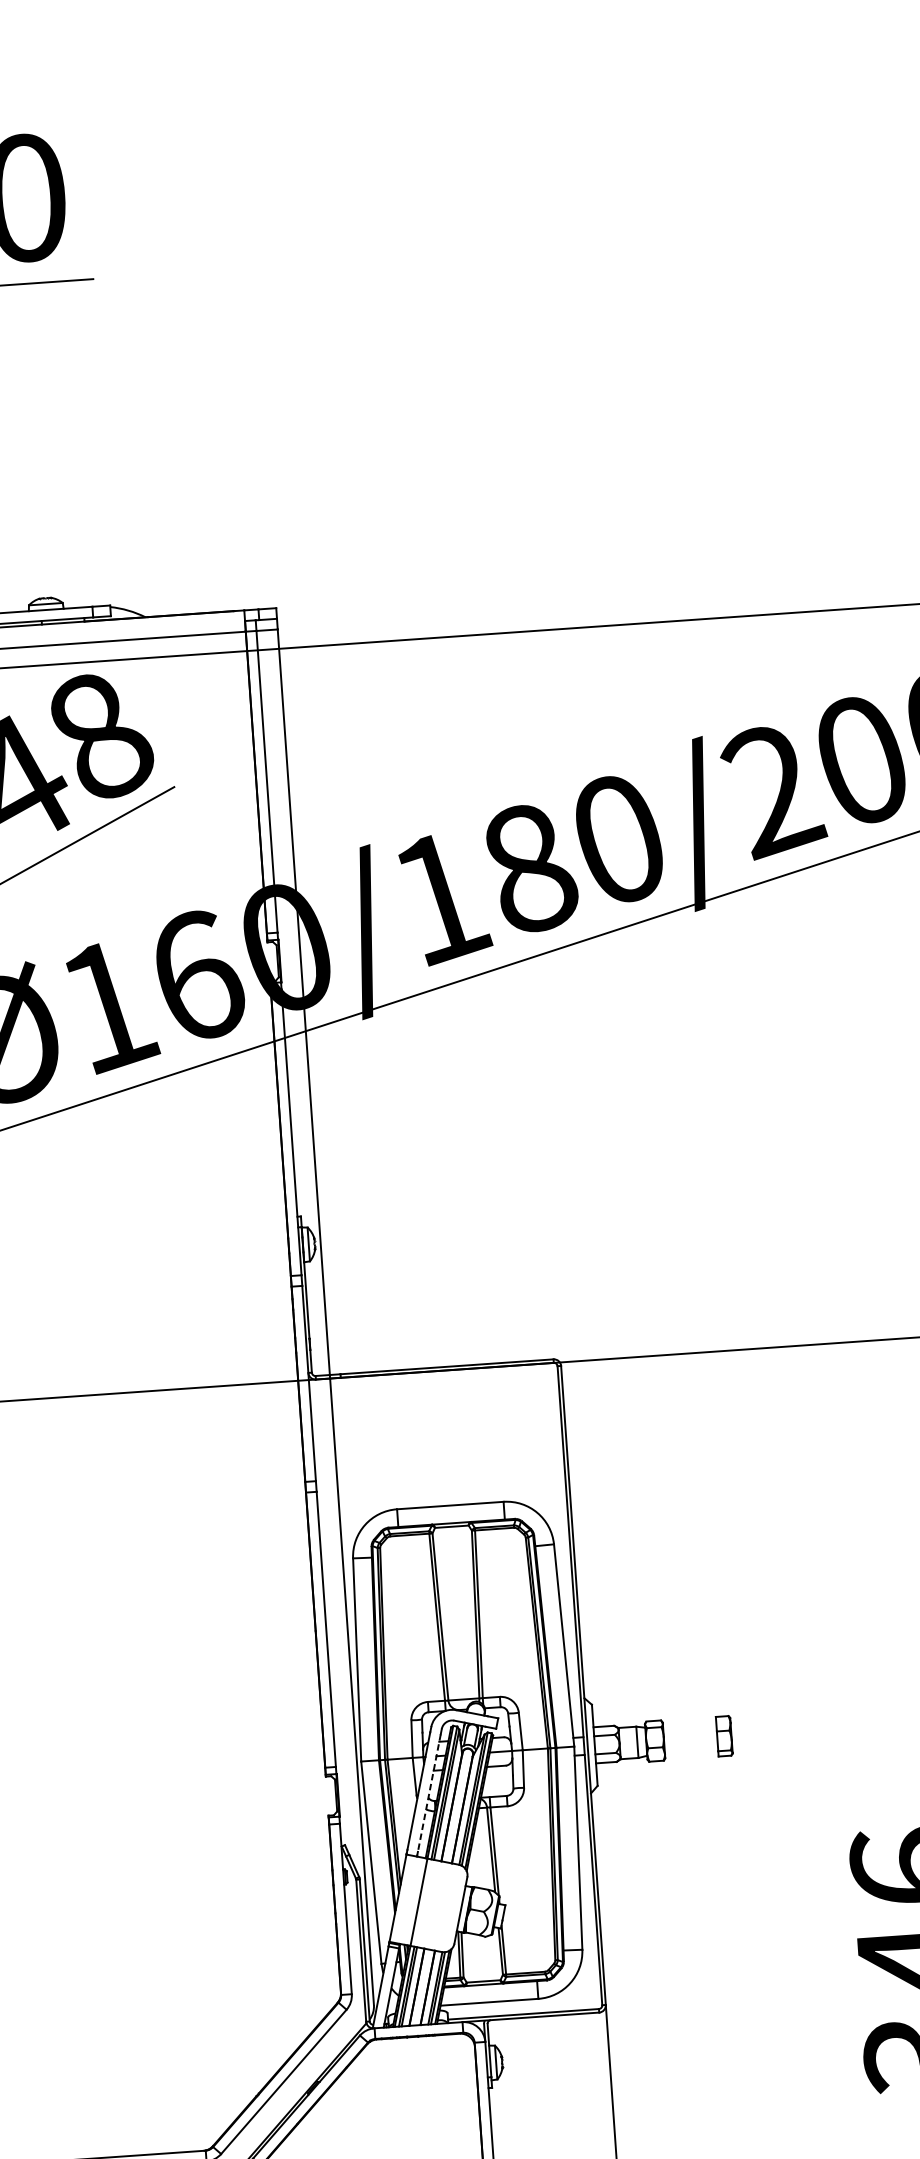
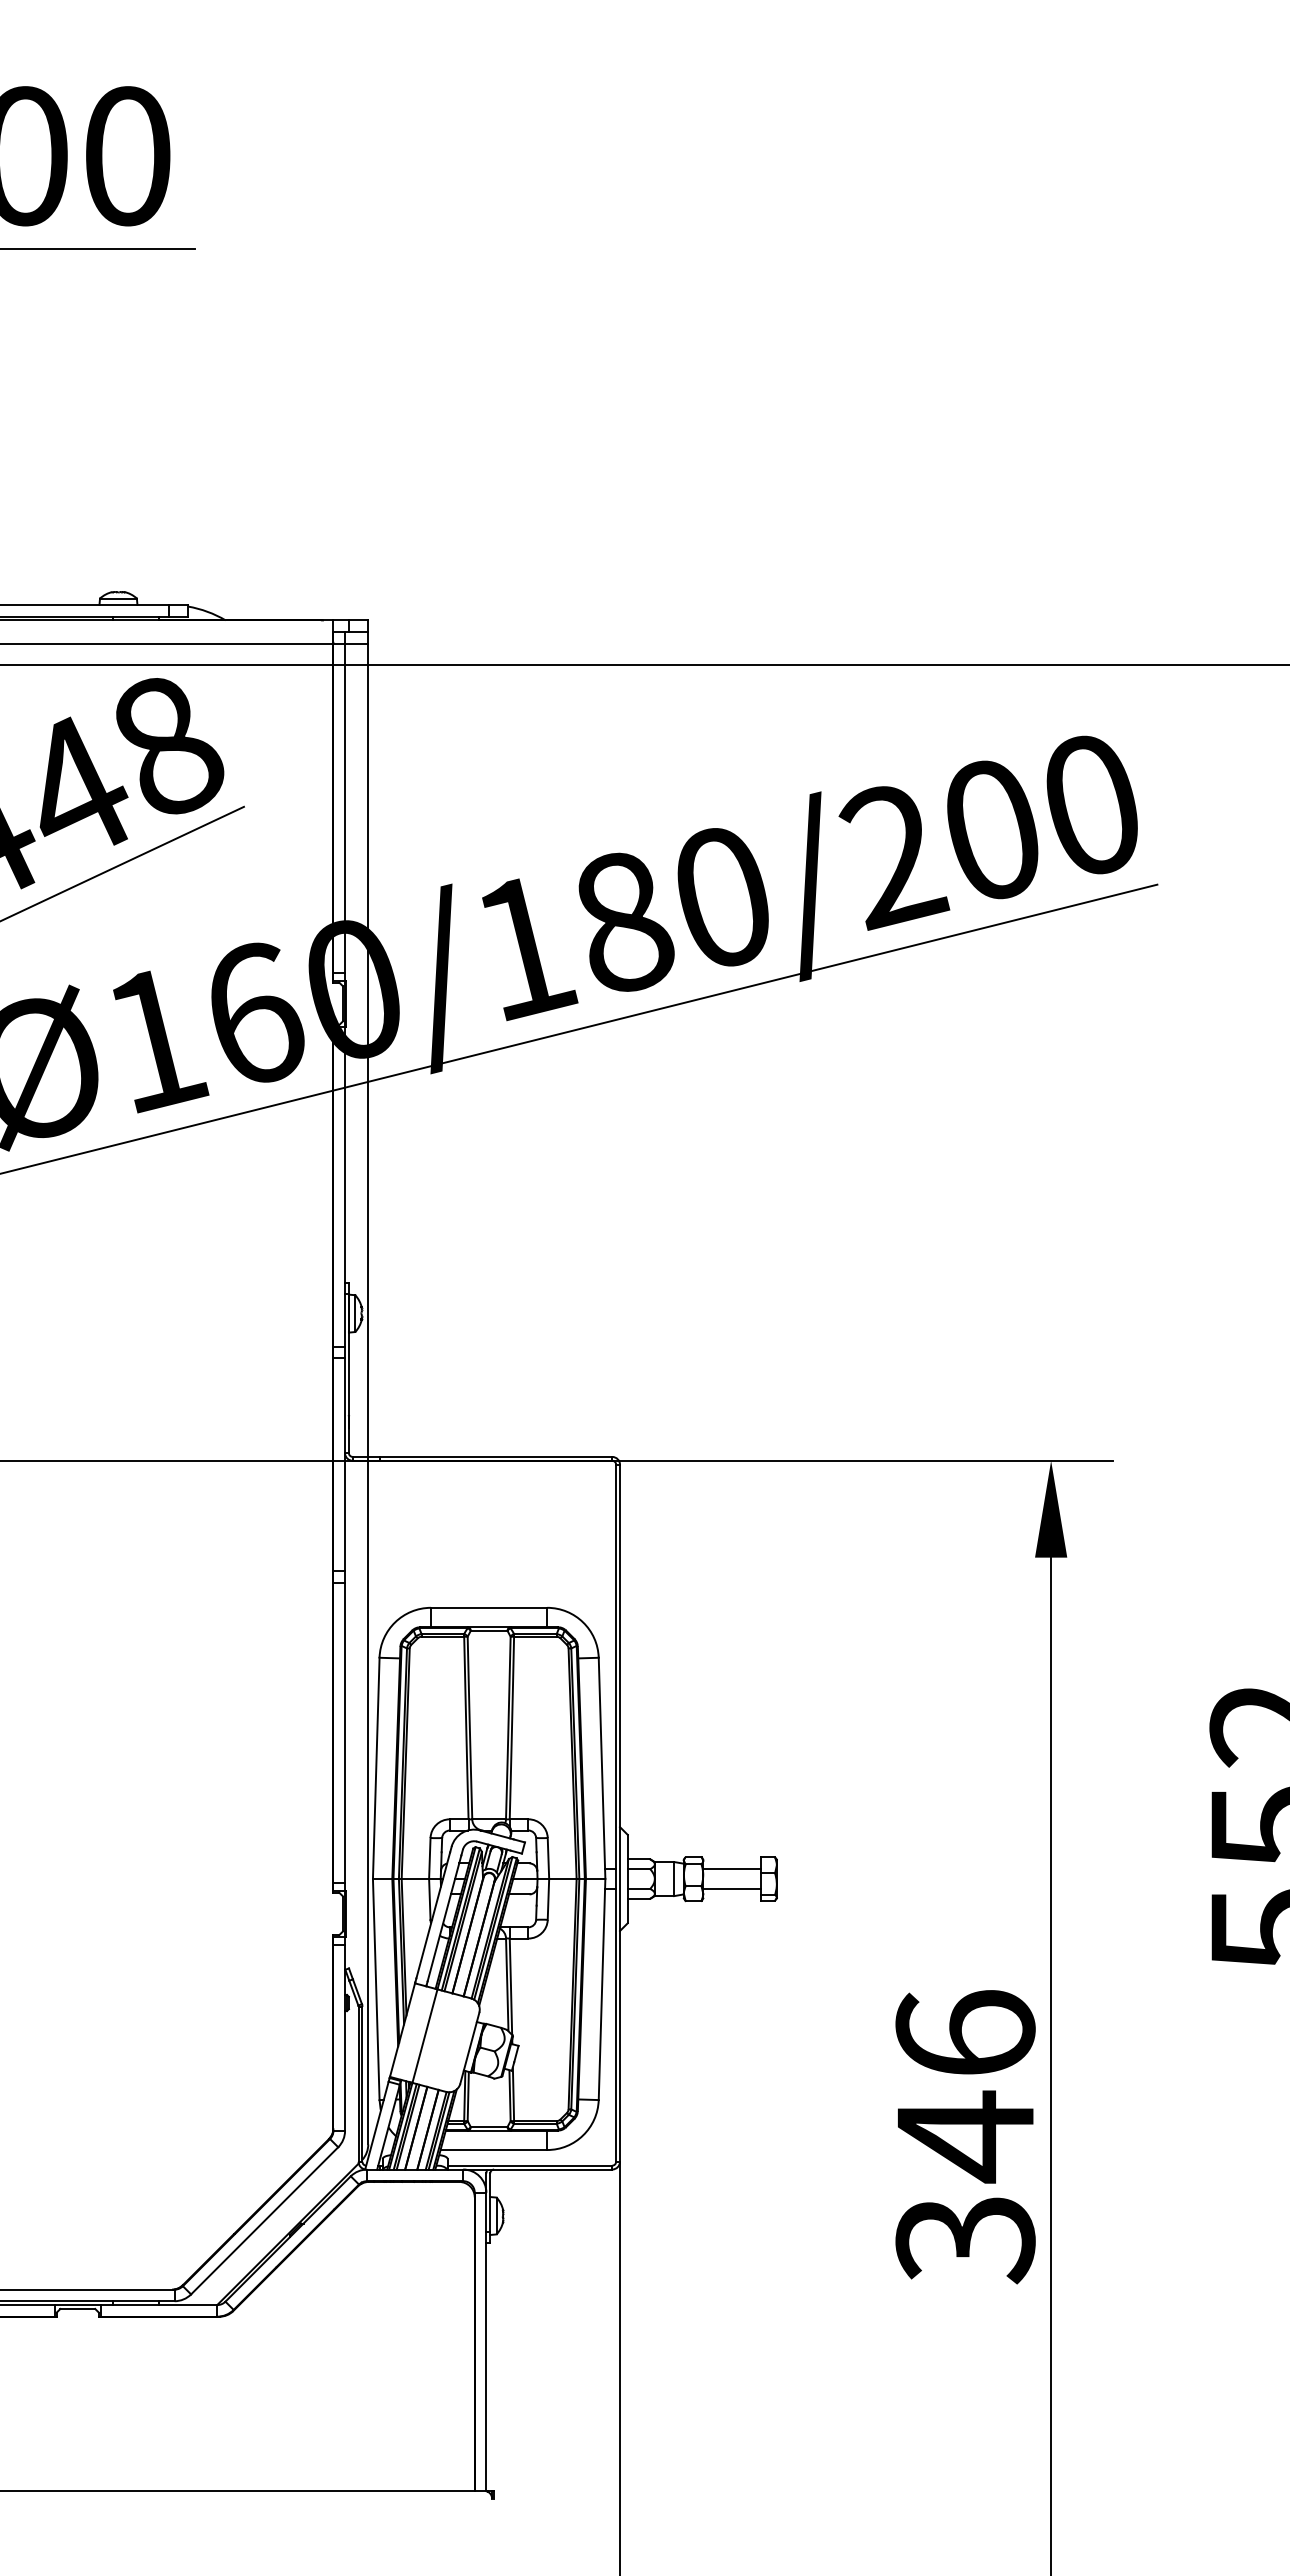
line: (690, 1729) -> (732, 1869), added
line: (691, 1747) -> (732, 1888), added
line: (429, 1793) -> (444, 1918), dashed -> solid

